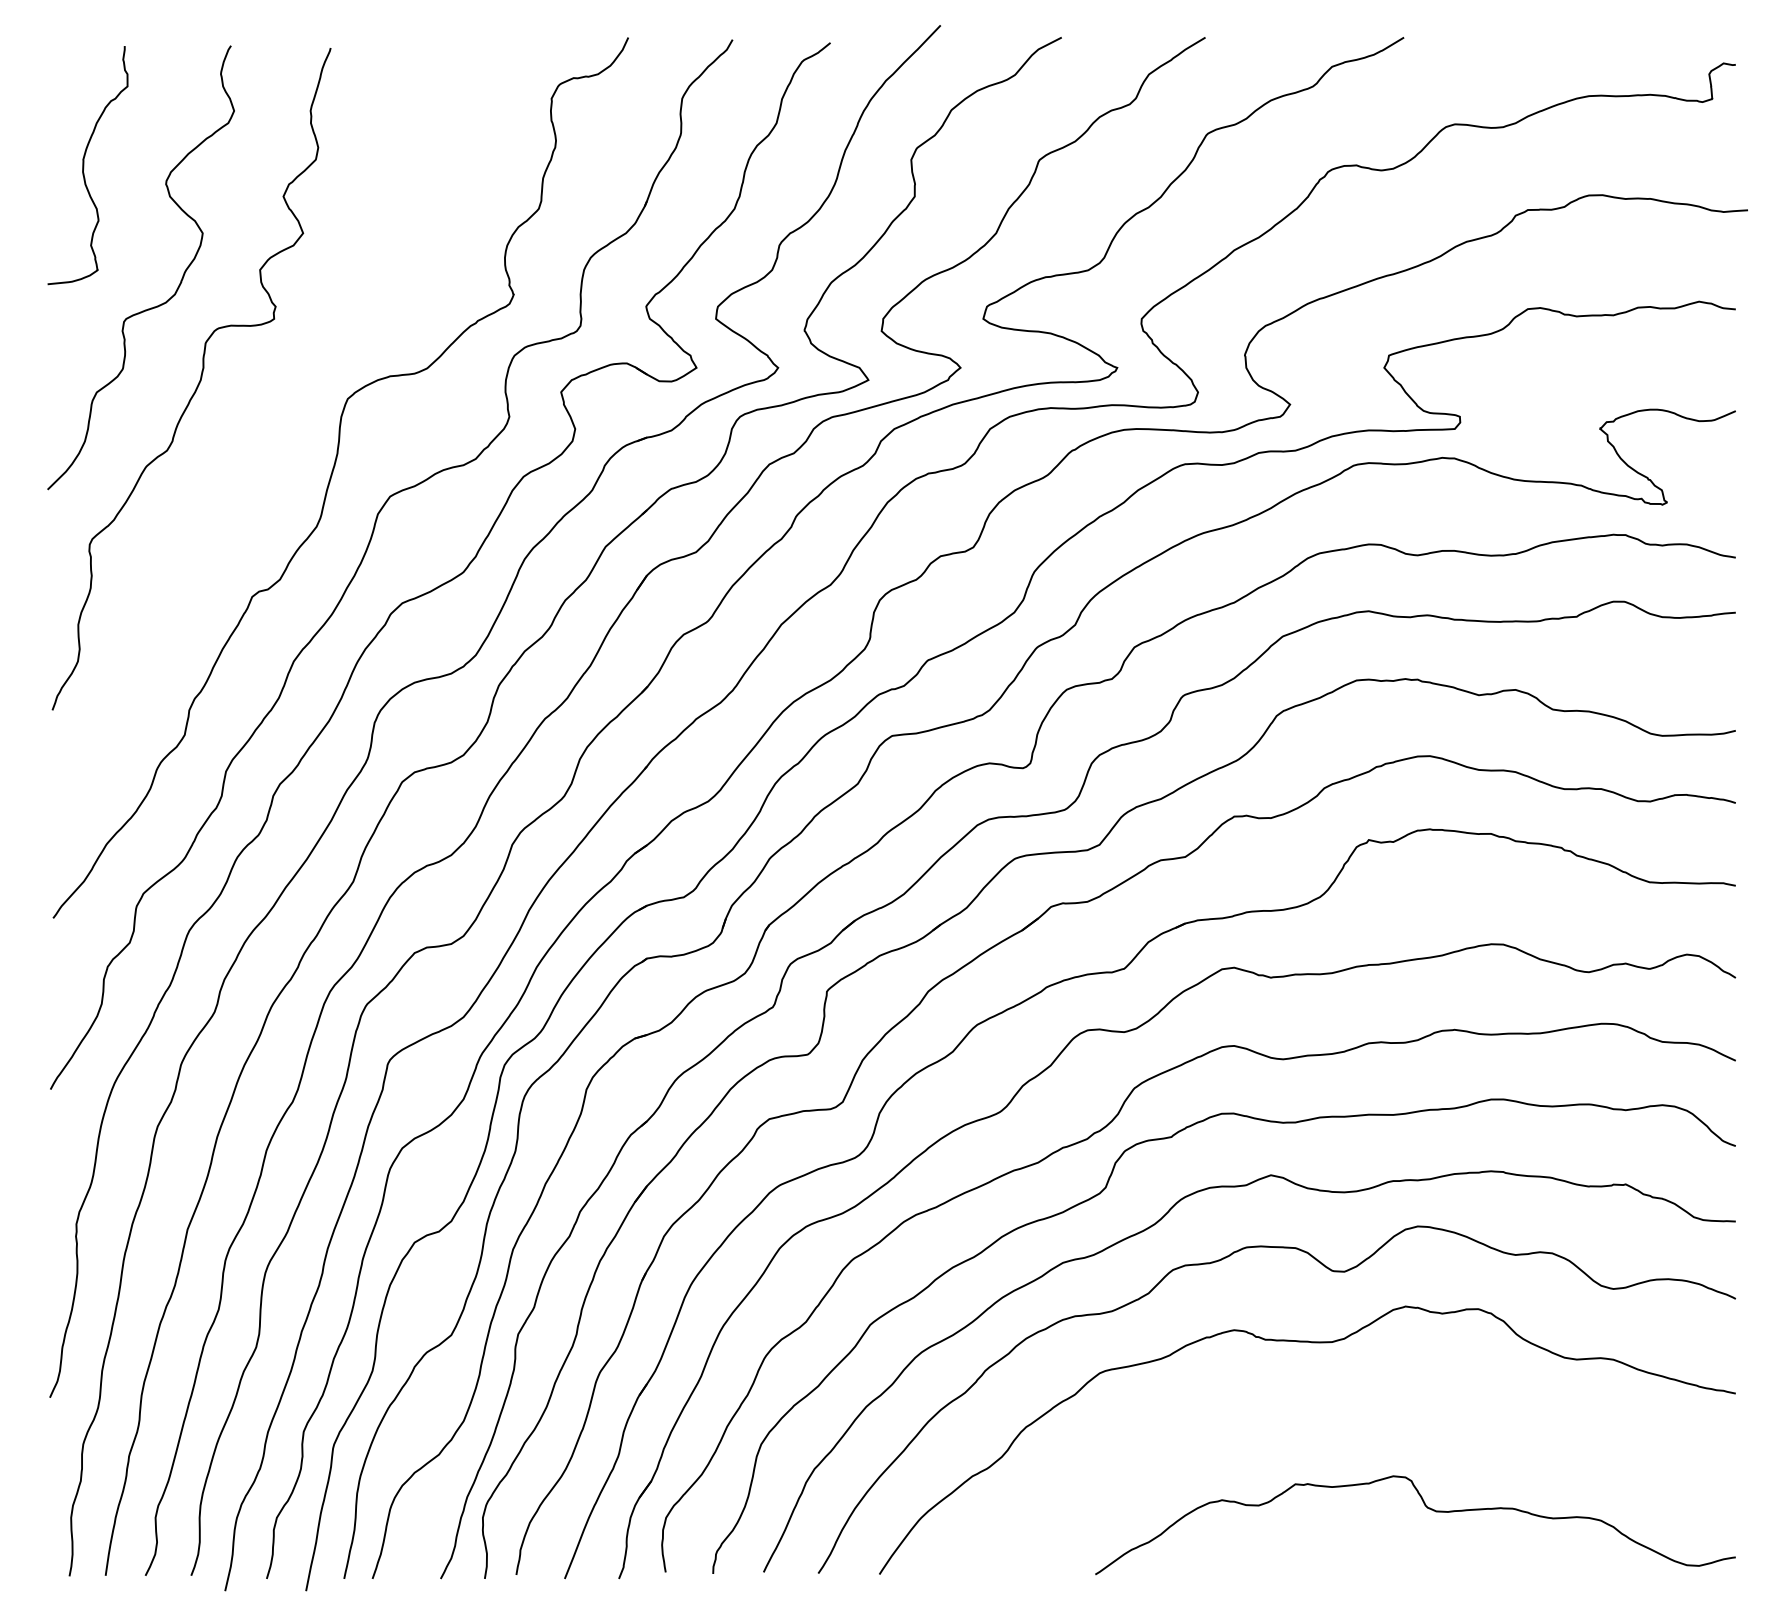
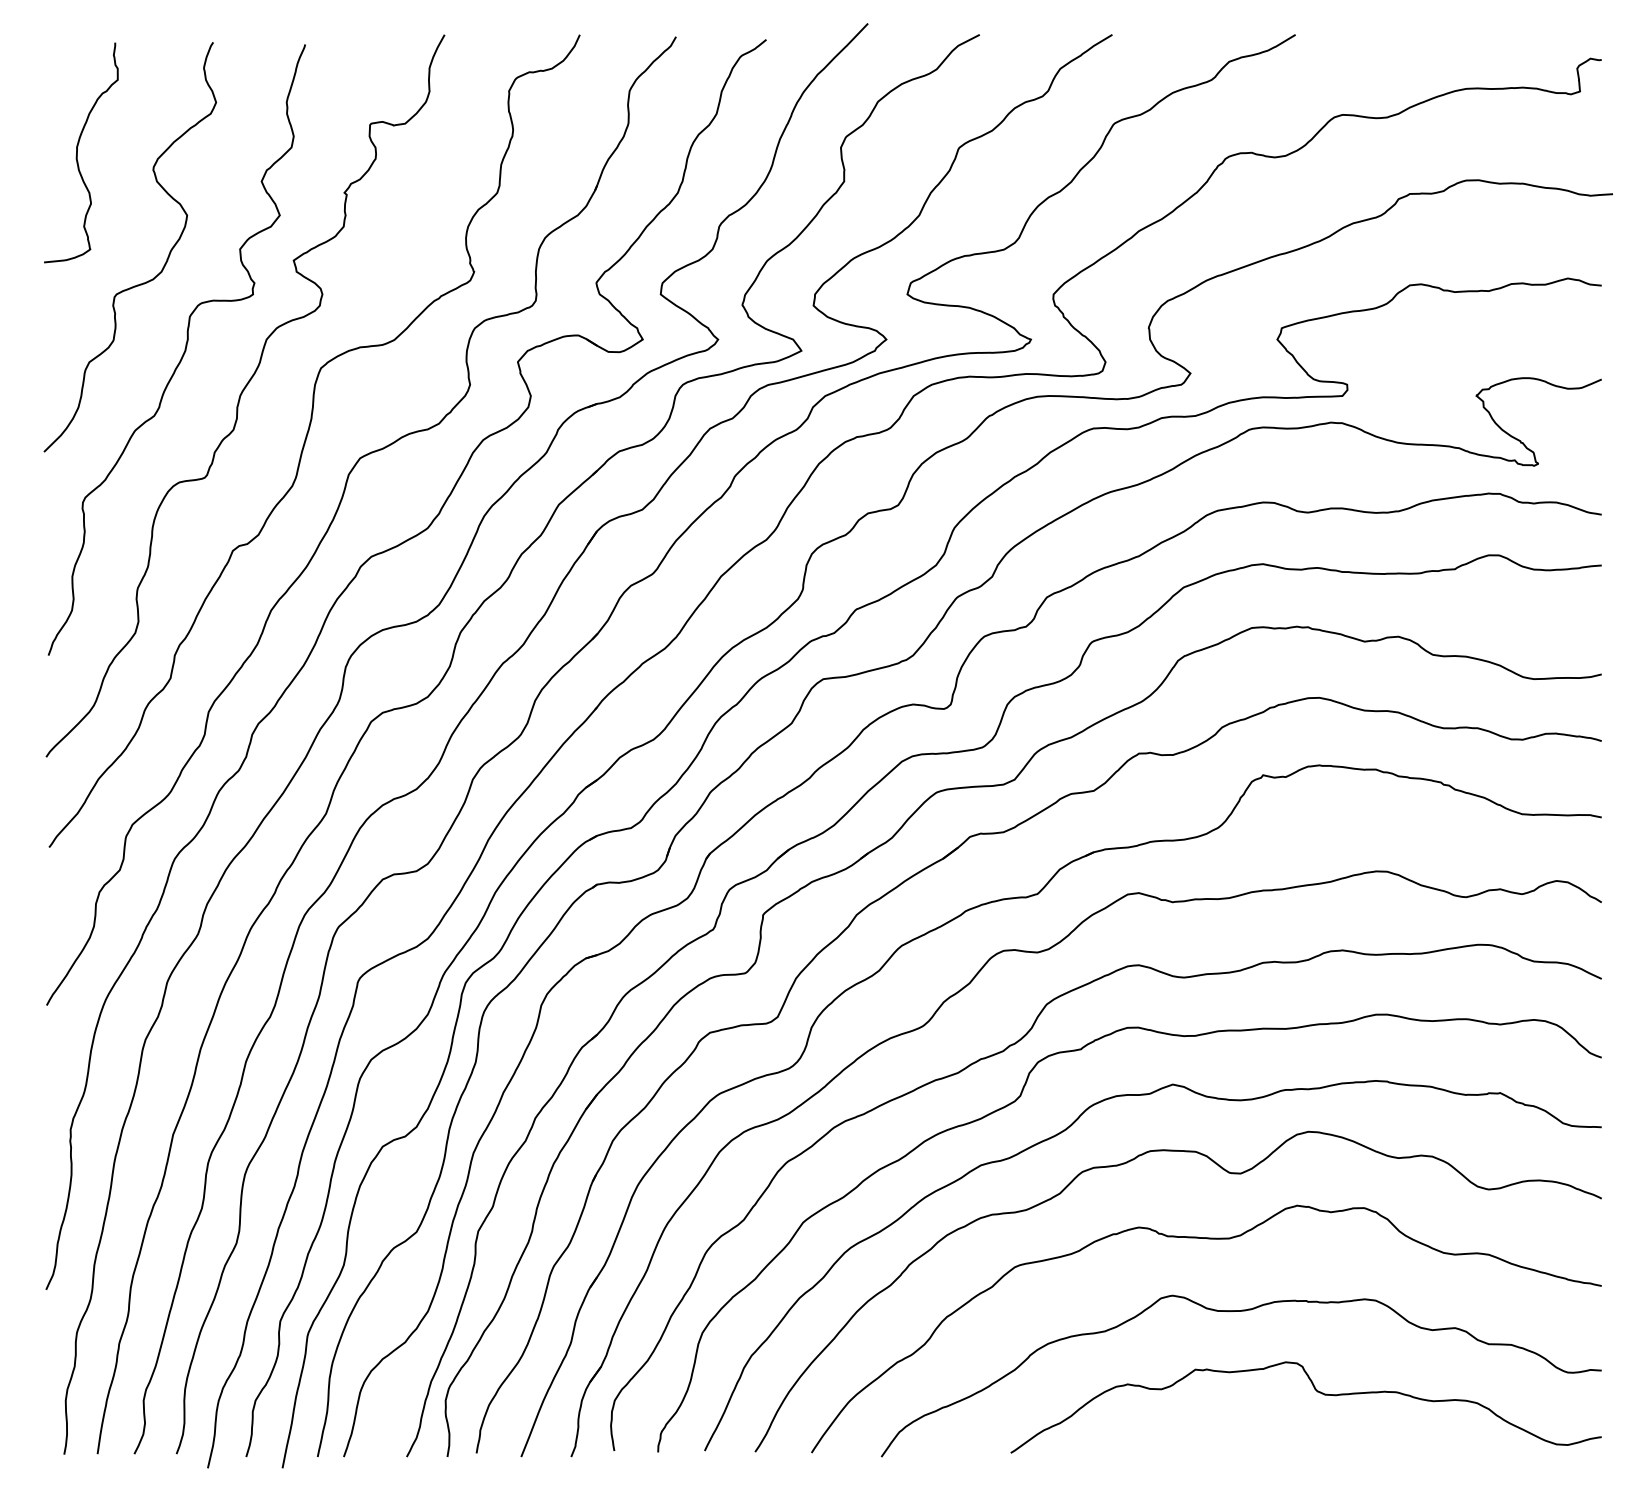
curve: (262, 427) -> (242, 394), added
curve: (1344, 1421) -> (1240, 1311), added

